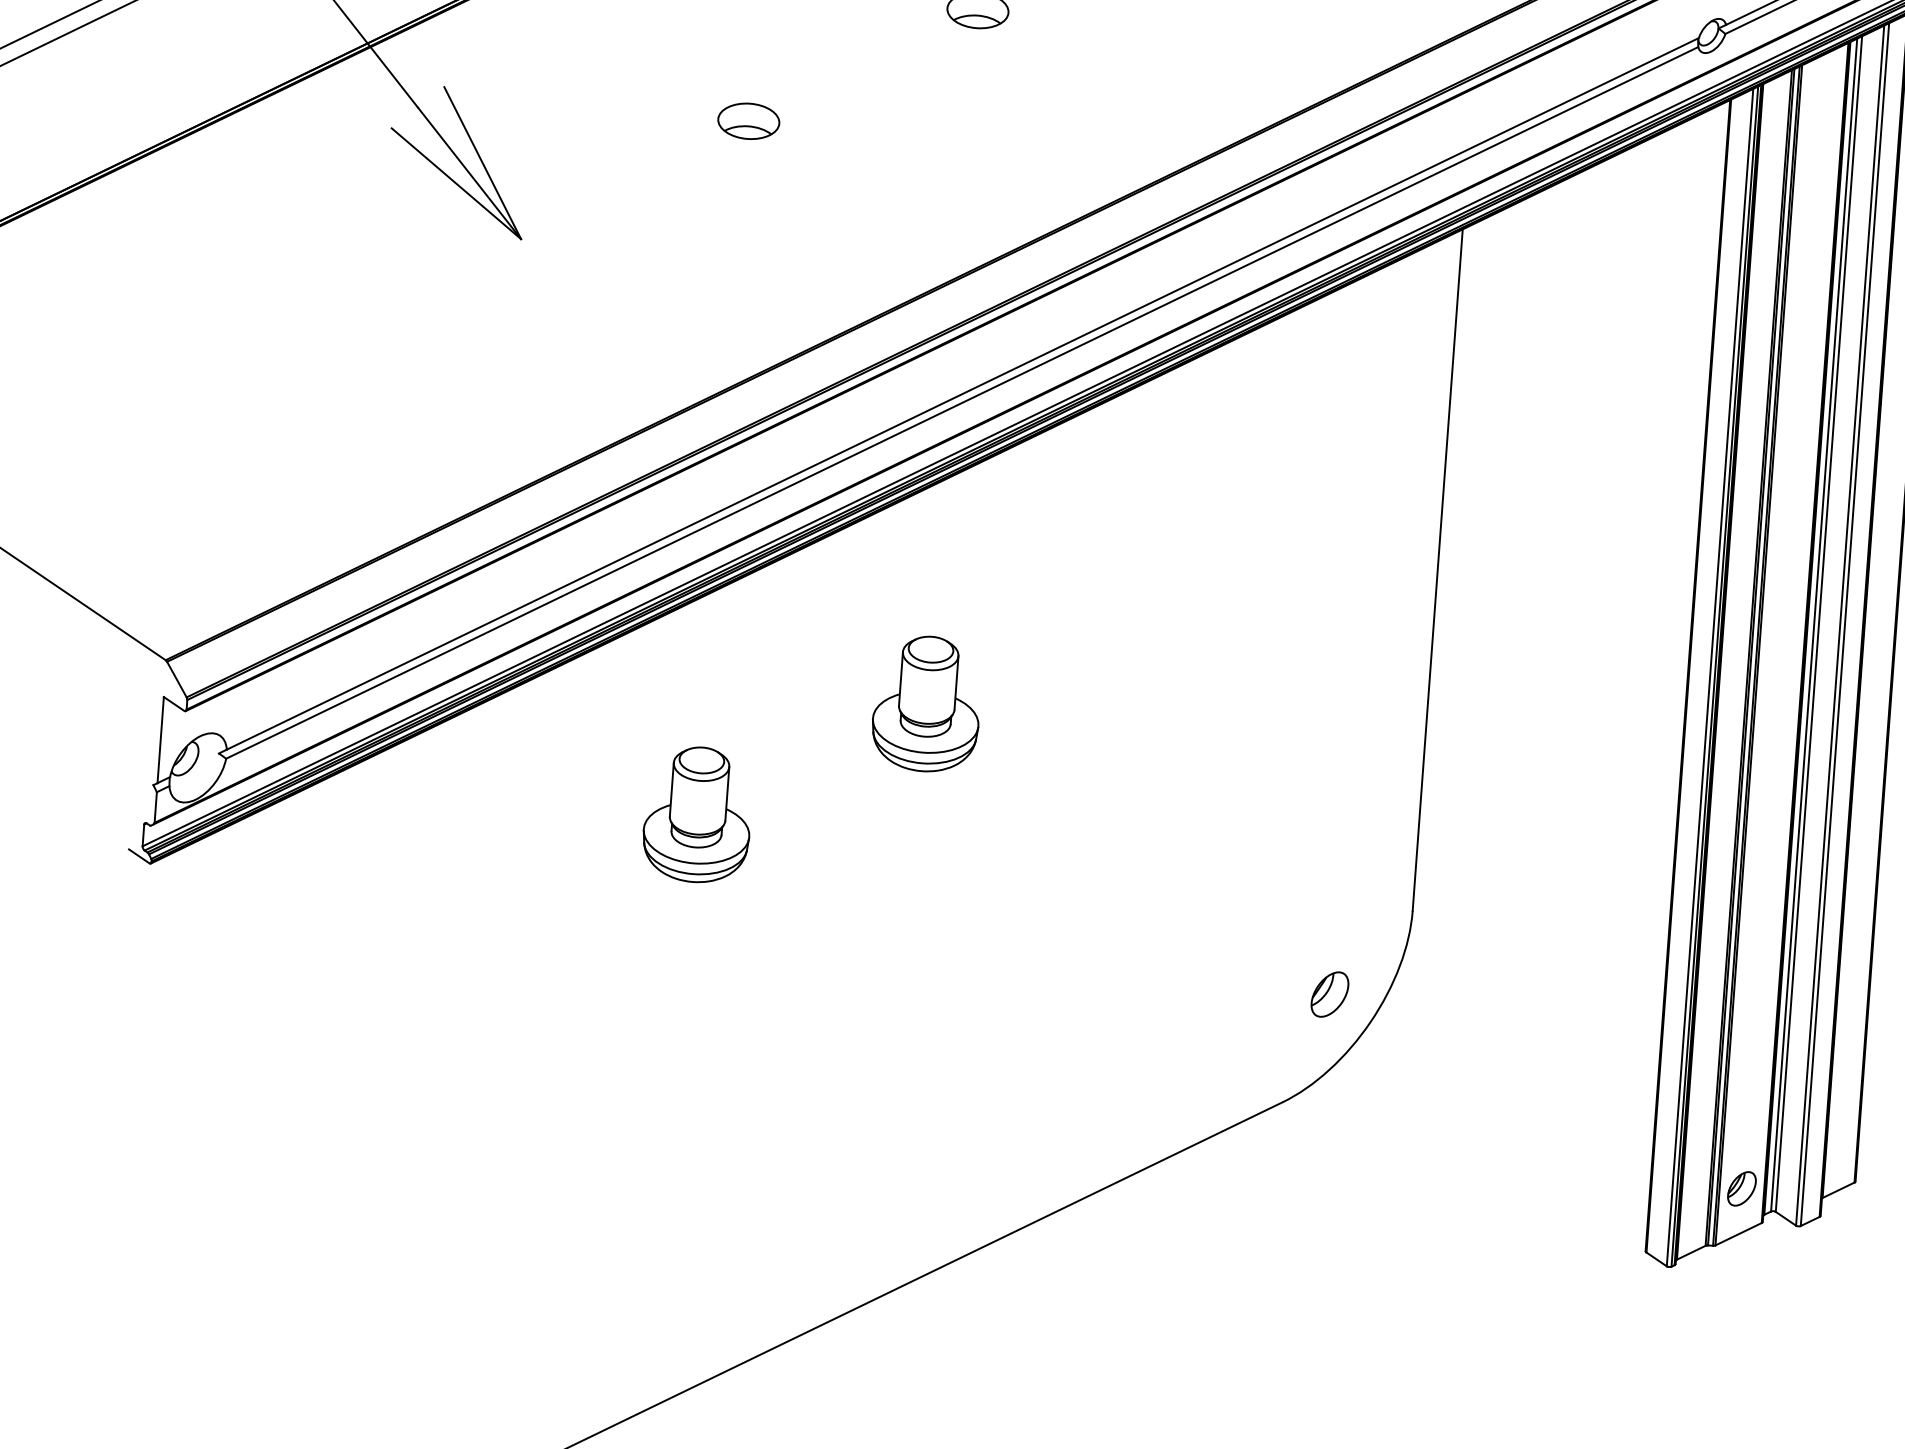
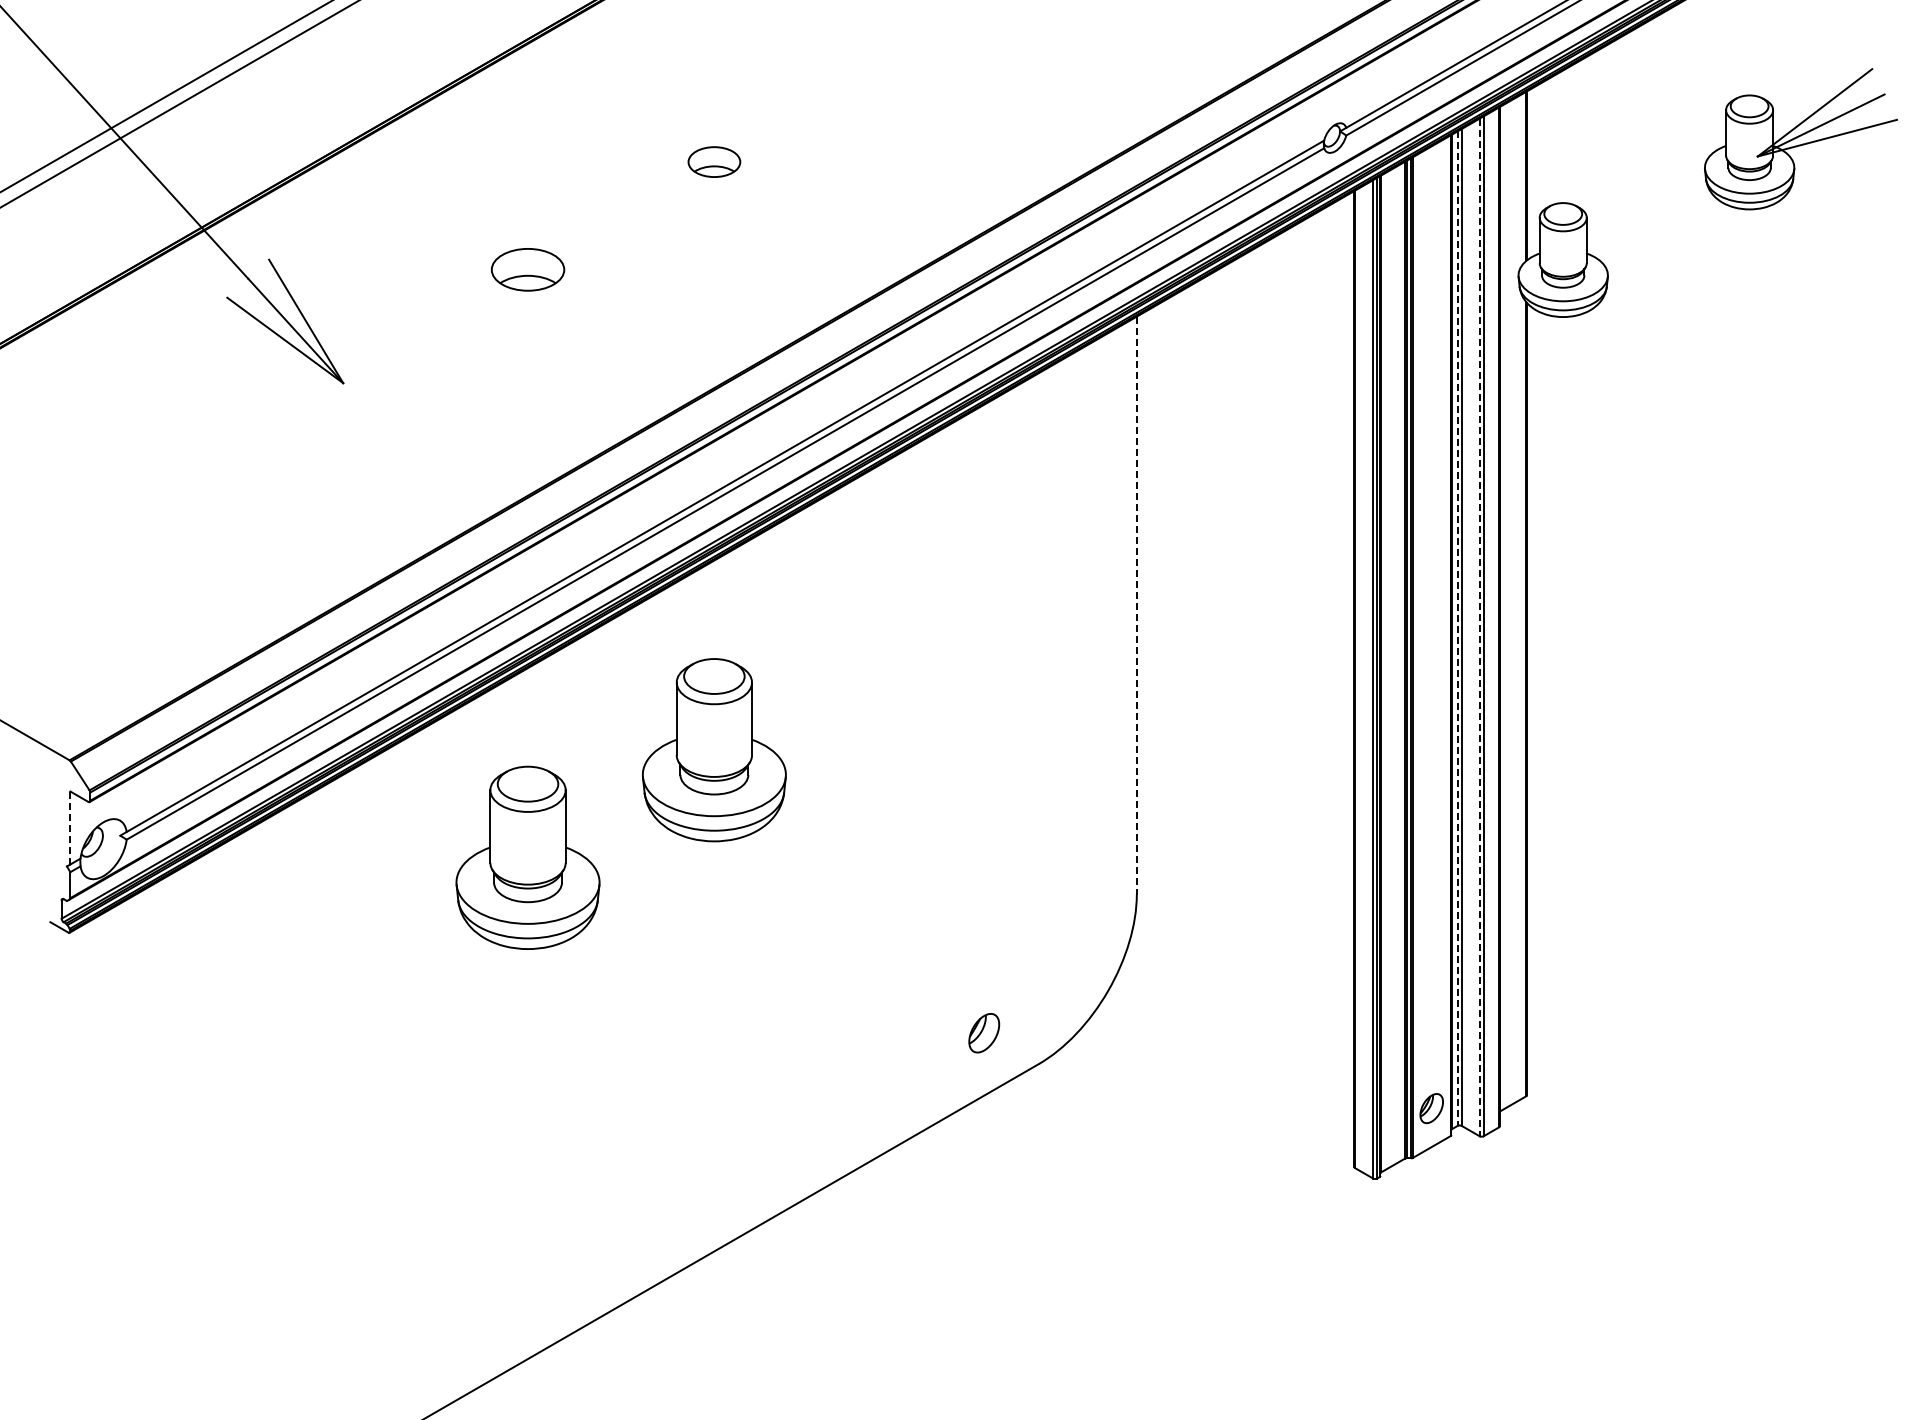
part: (748, 121) -> (527, 269), size x1.4
line: (1437, 570) -> (1136, 605), solid -> dashed
line: (1839, 625) -> (1479, 627), solid -> dashed
line: (1813, 626) -> (1457, 629), solid -> dashed
part: (927, 703) -> (714, 749), size x1.6
line: (160, 740) -> (70, 828), solid -> dashed
part: (697, 814) -> (527, 857), size x1.6
part: (1330, 994) -> (984, 1033), moved

